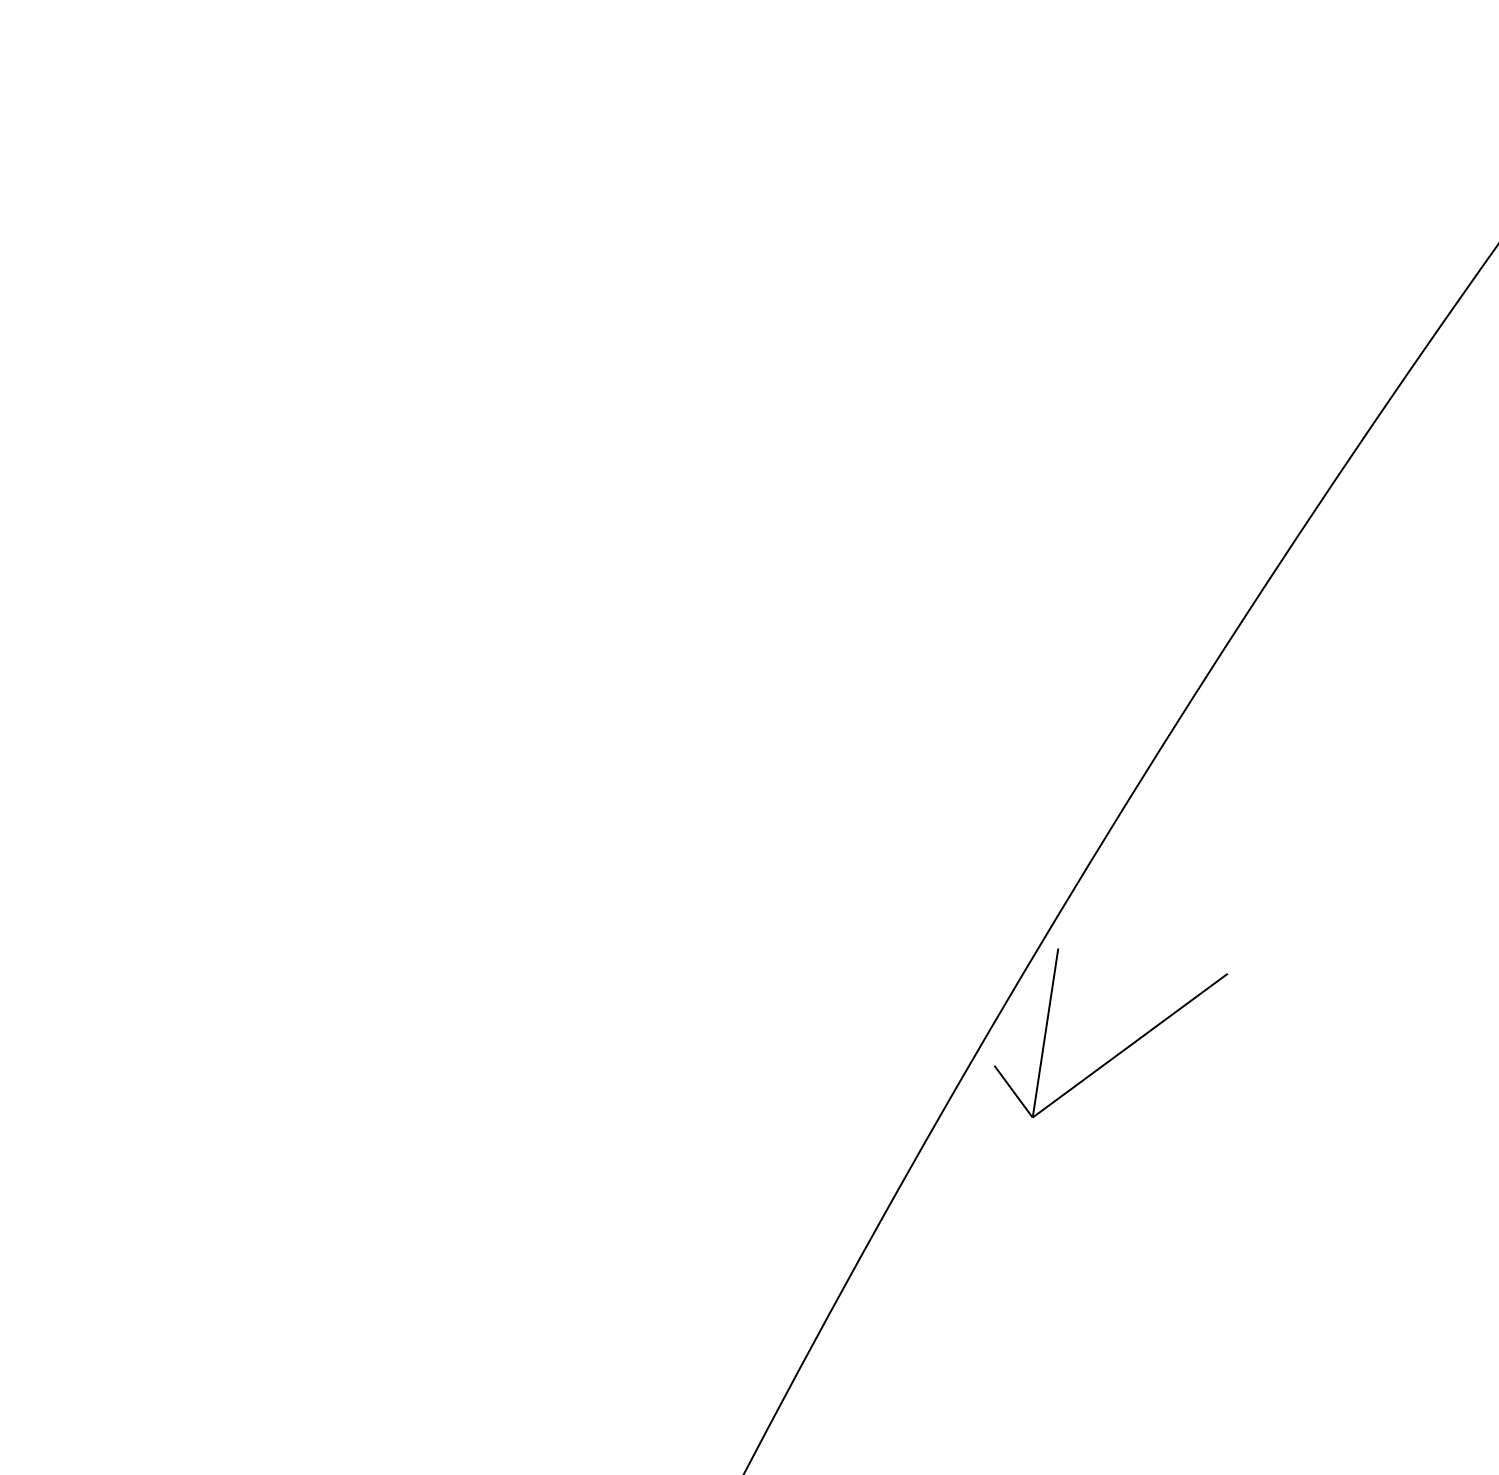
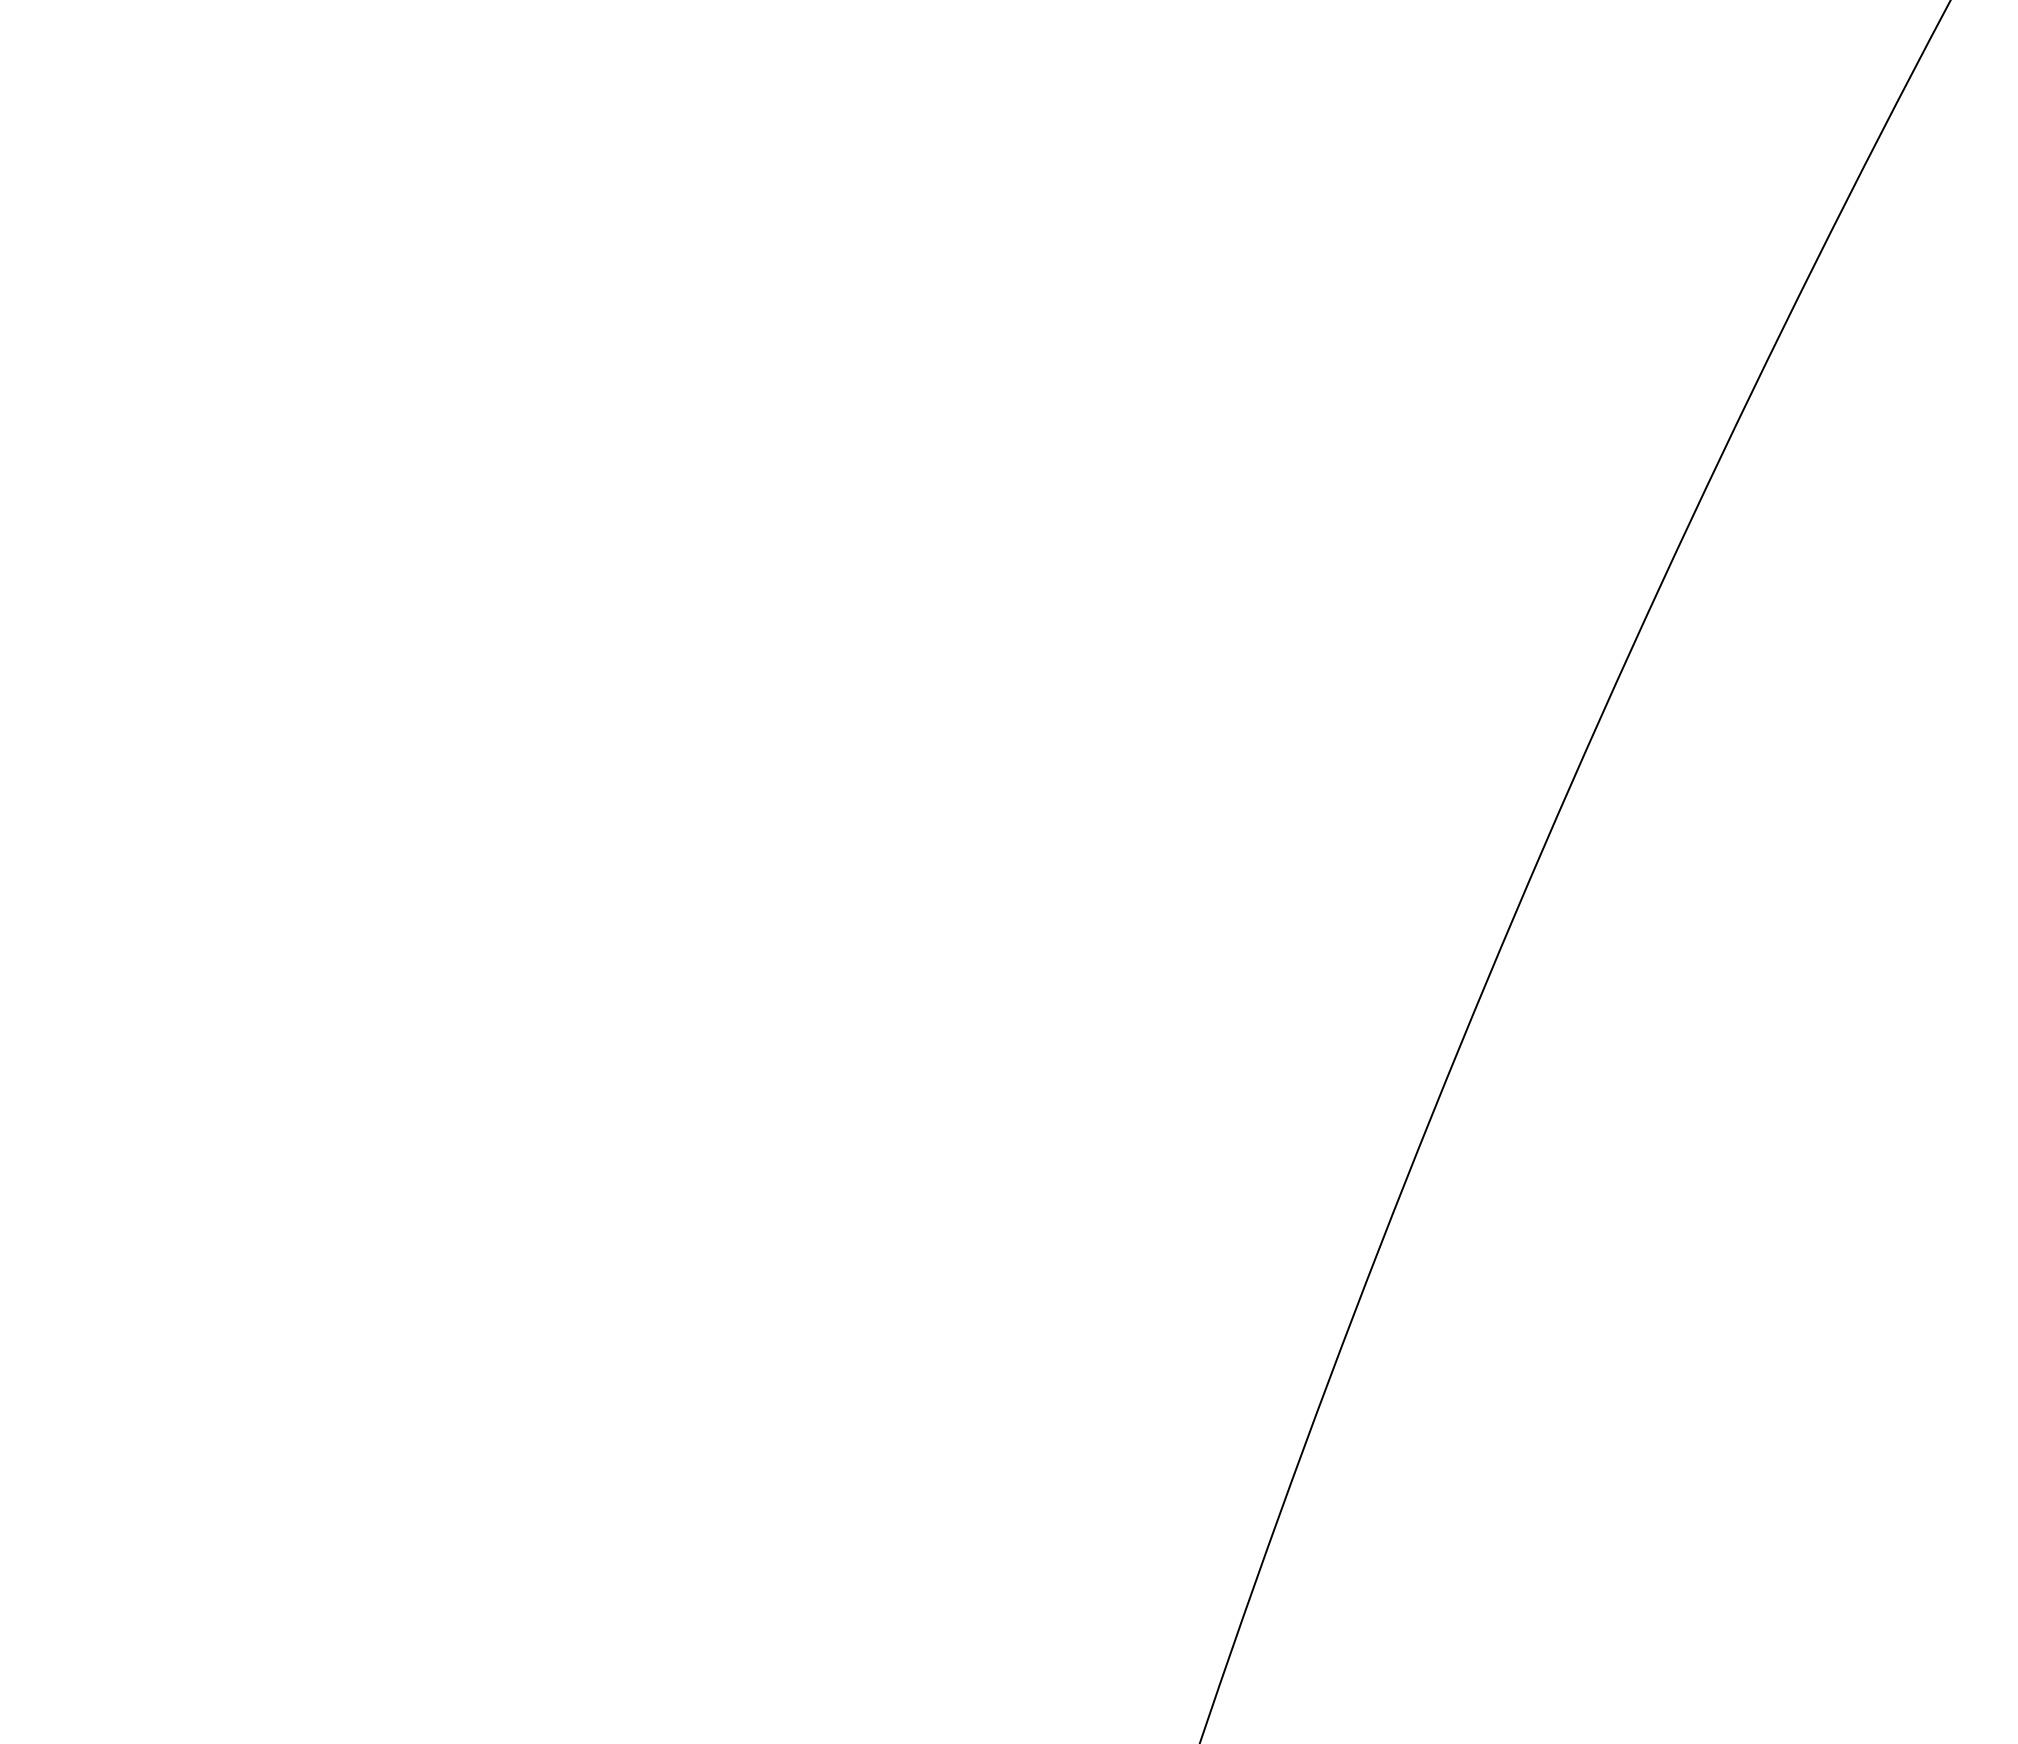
hatch: (1107, 1041) -> (1549, 1139), removed

